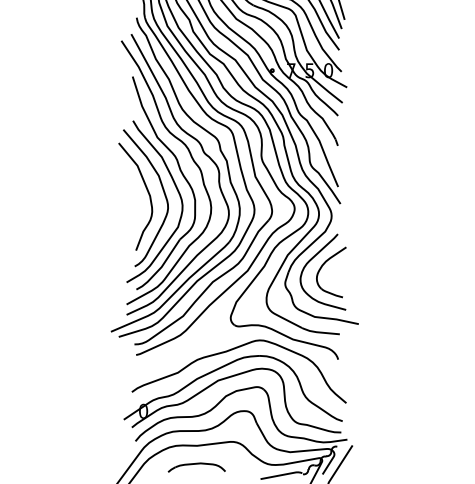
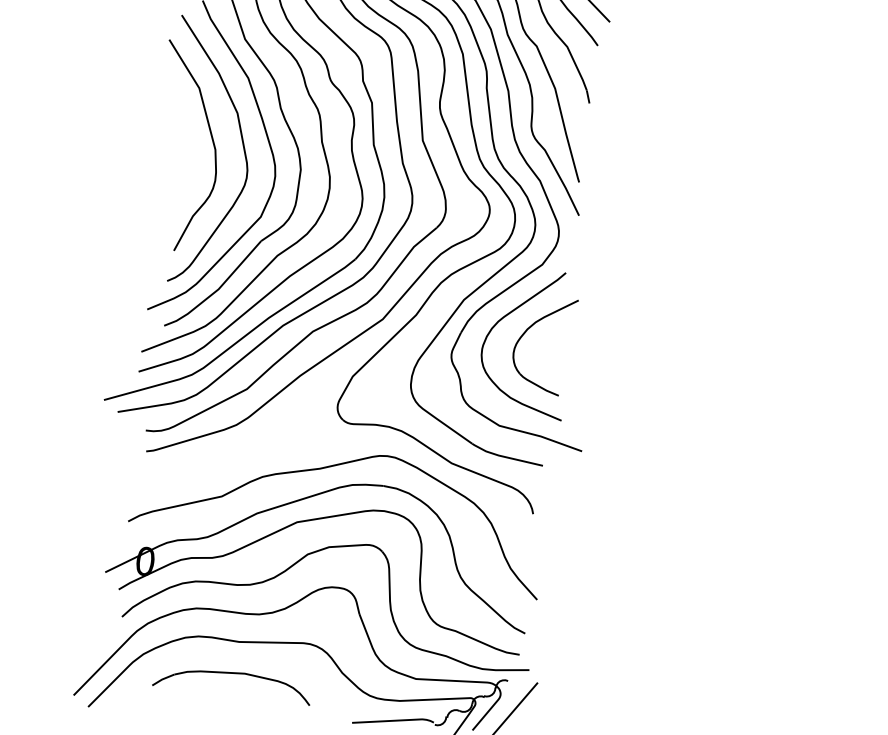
part: (196, 467) -> (232, 683), size x1.43

